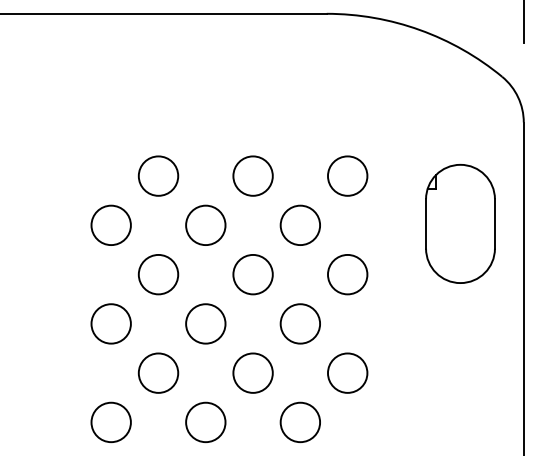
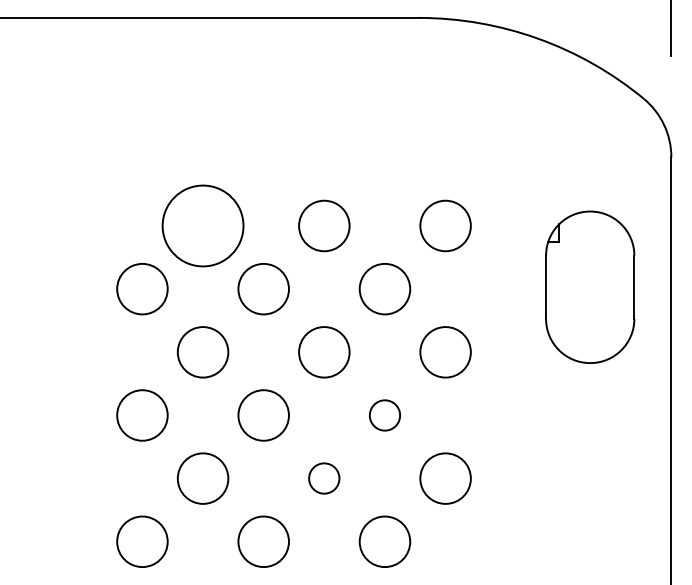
circle: (158, 175) -> (203, 225), size x1.6
circle: (300, 323) -> (385, 414), size x0.6
circle: (252, 372) -> (323, 477), size x0.6

